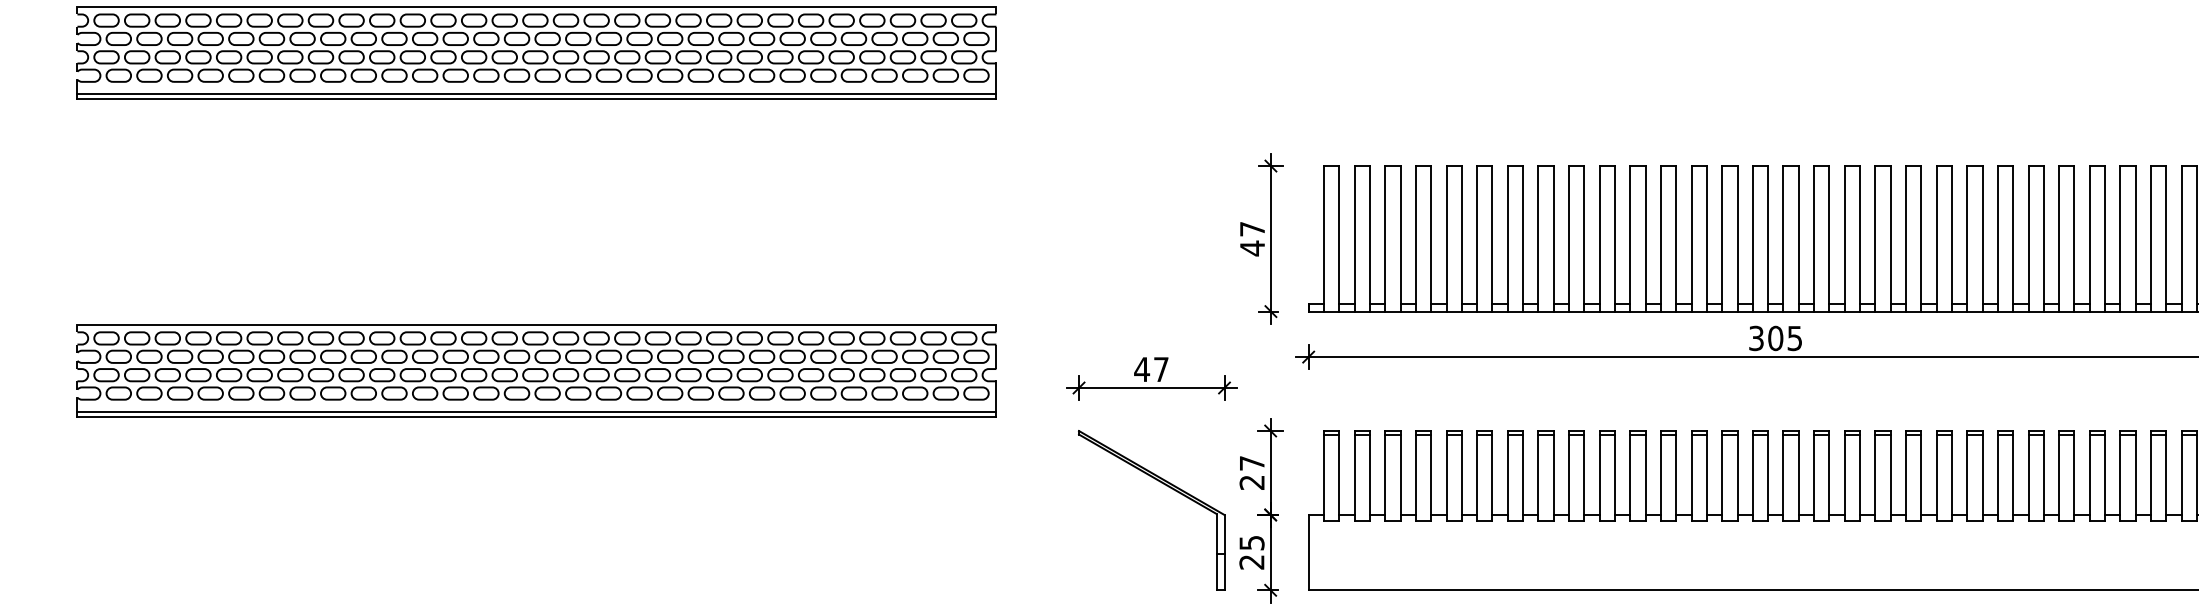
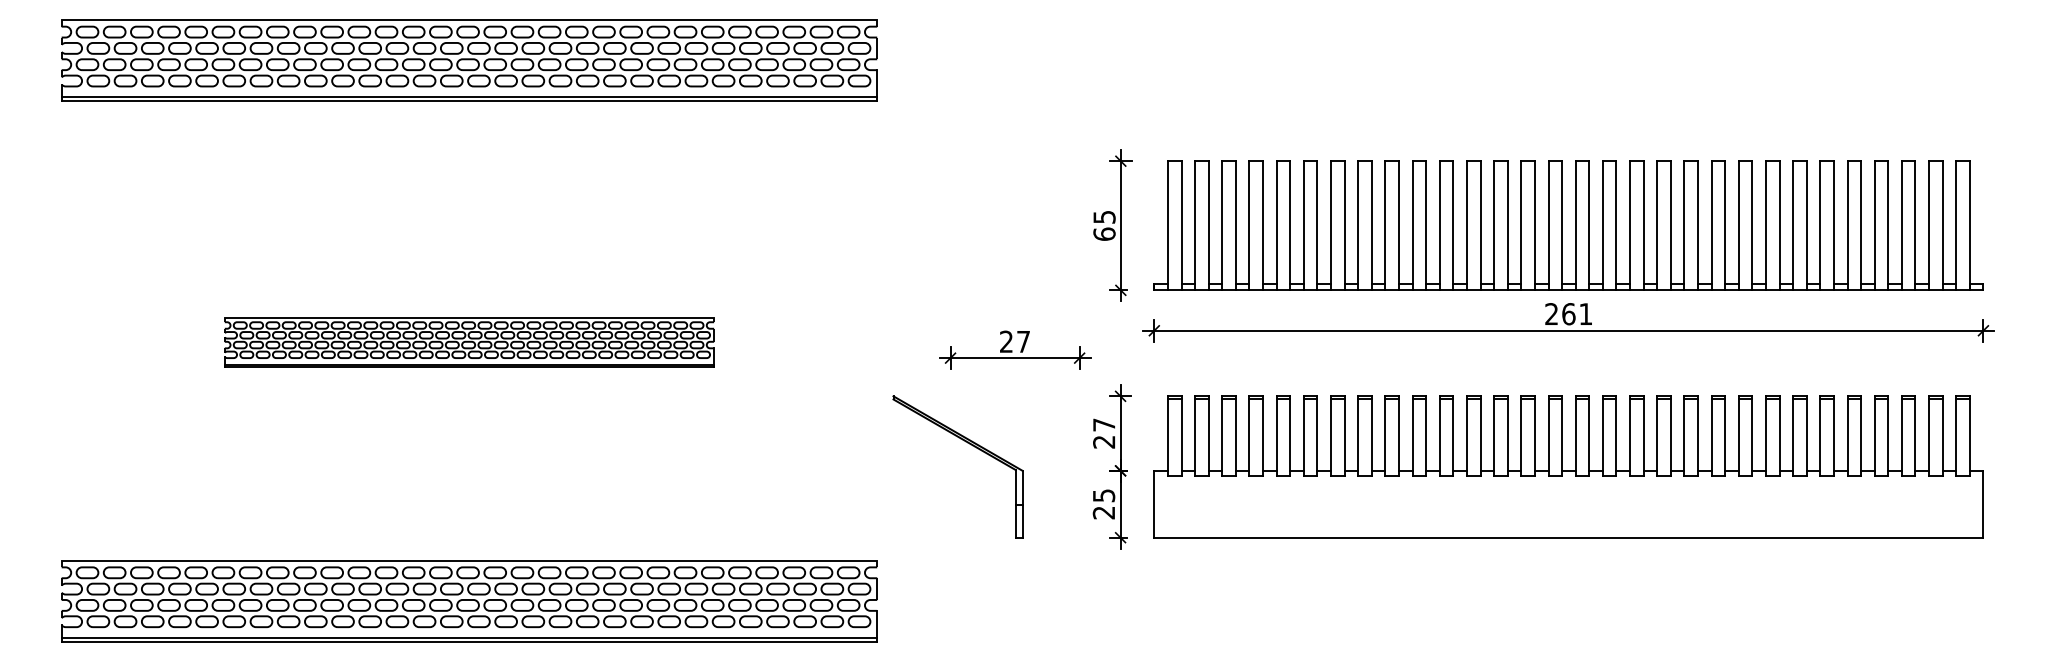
text: (1252, 239) -> (1104, 226), 47 -> 65
text: (1775, 338) -> (1568, 314), 305 -> 261
text: (1142, 369) -> (1006, 341), 47 -> 27
part: (537, 370) -> (469, 342), size x0.6
part: (1168, 487) -> (972, 446), moved

